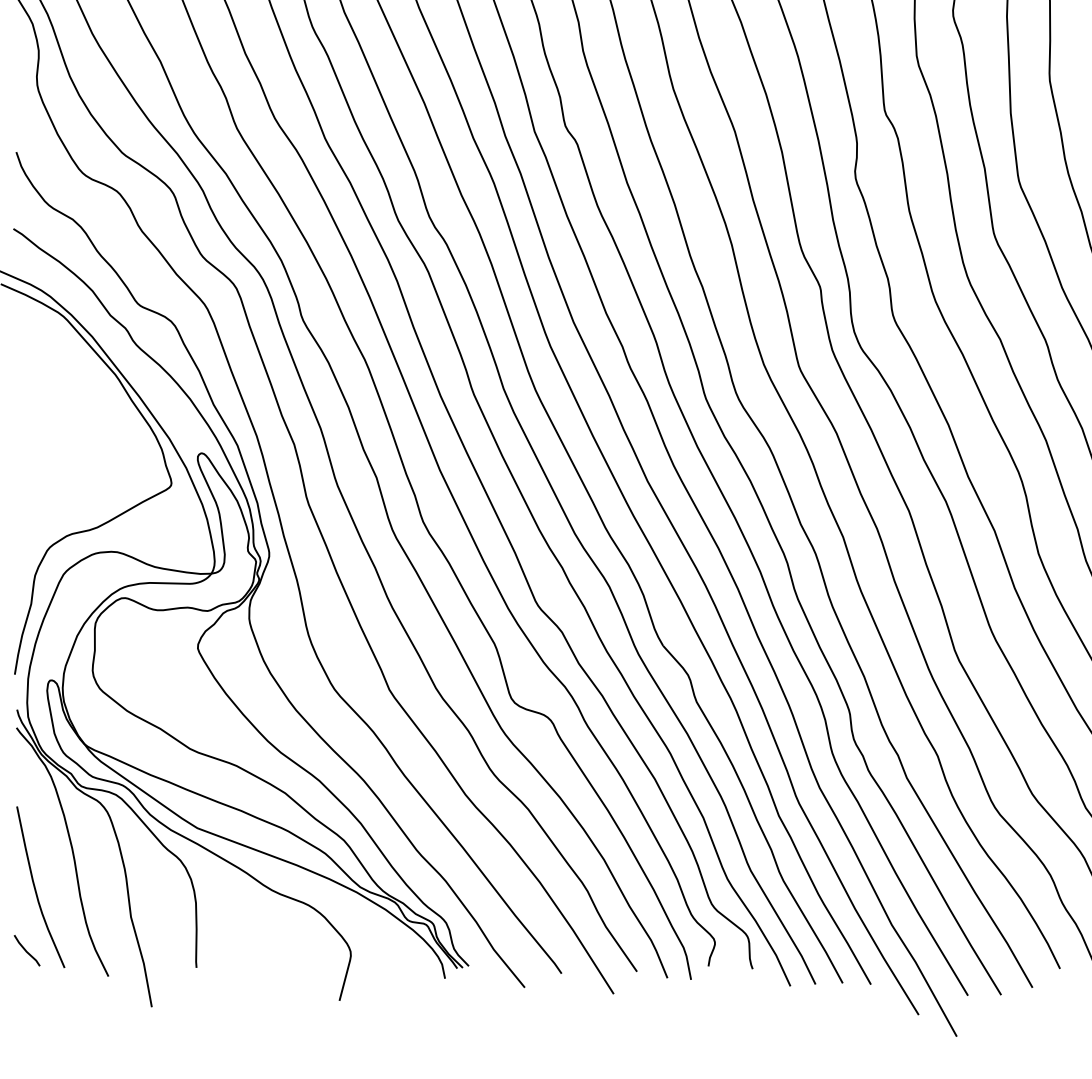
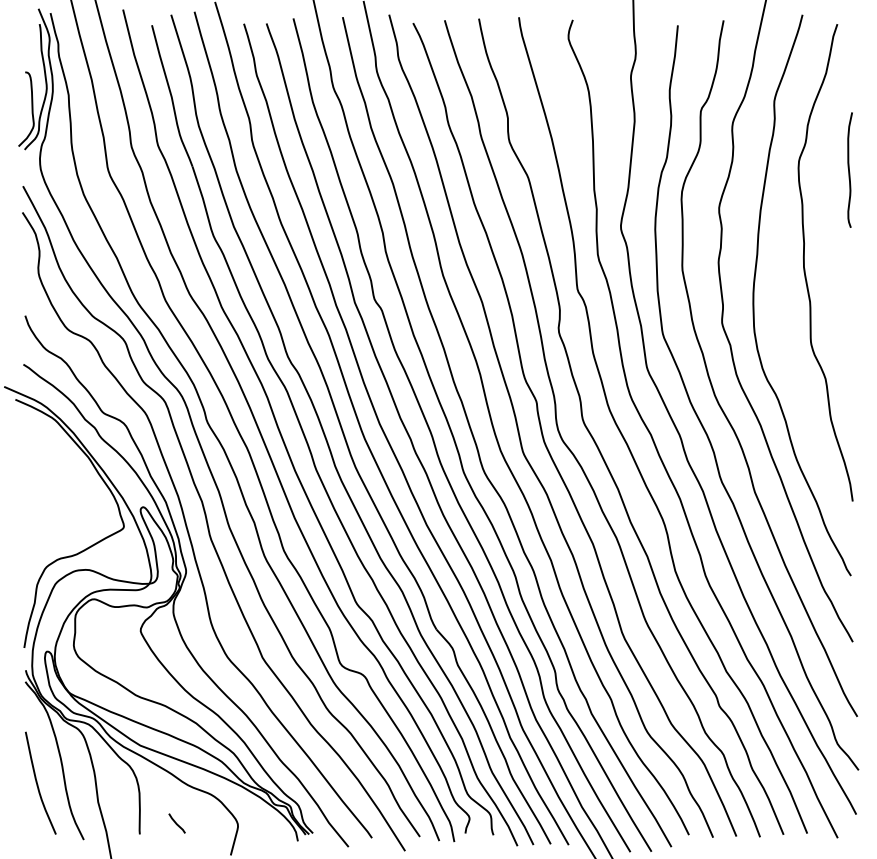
line: (26, 950) -> (176, 823), moved

